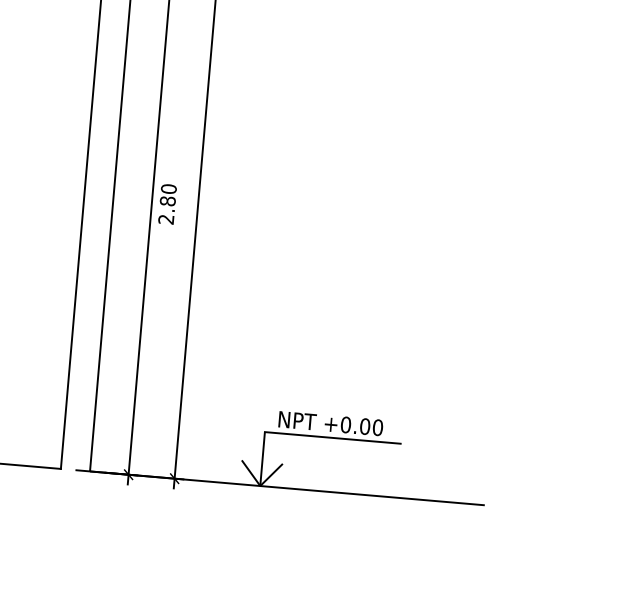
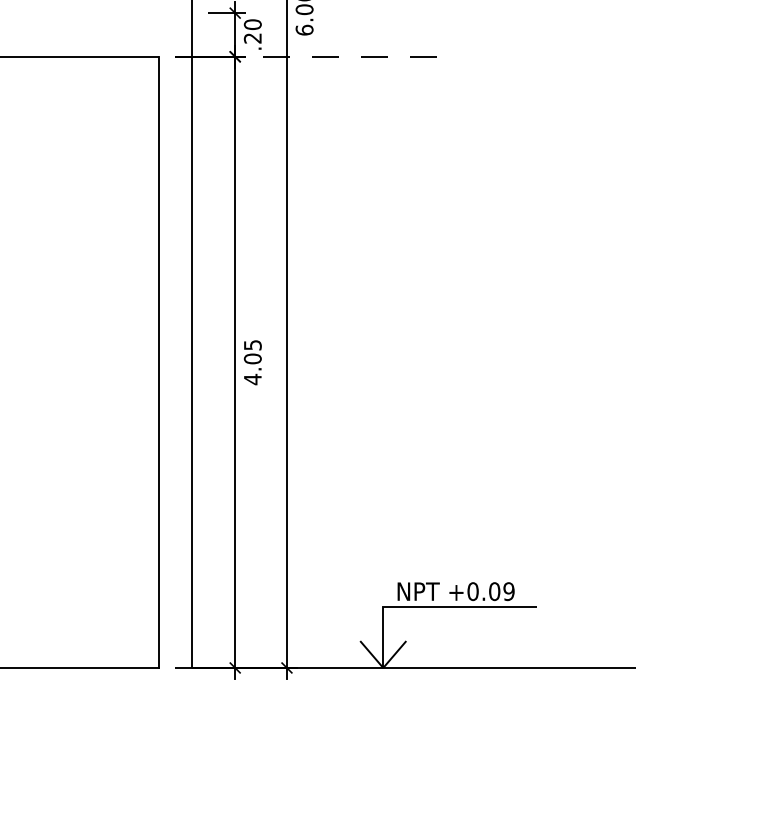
text: (167, 204) -> (252, 362), 2.80 -> 4.05
text: (377, 427) -> (508, 591), +0.00 -> +0.09

